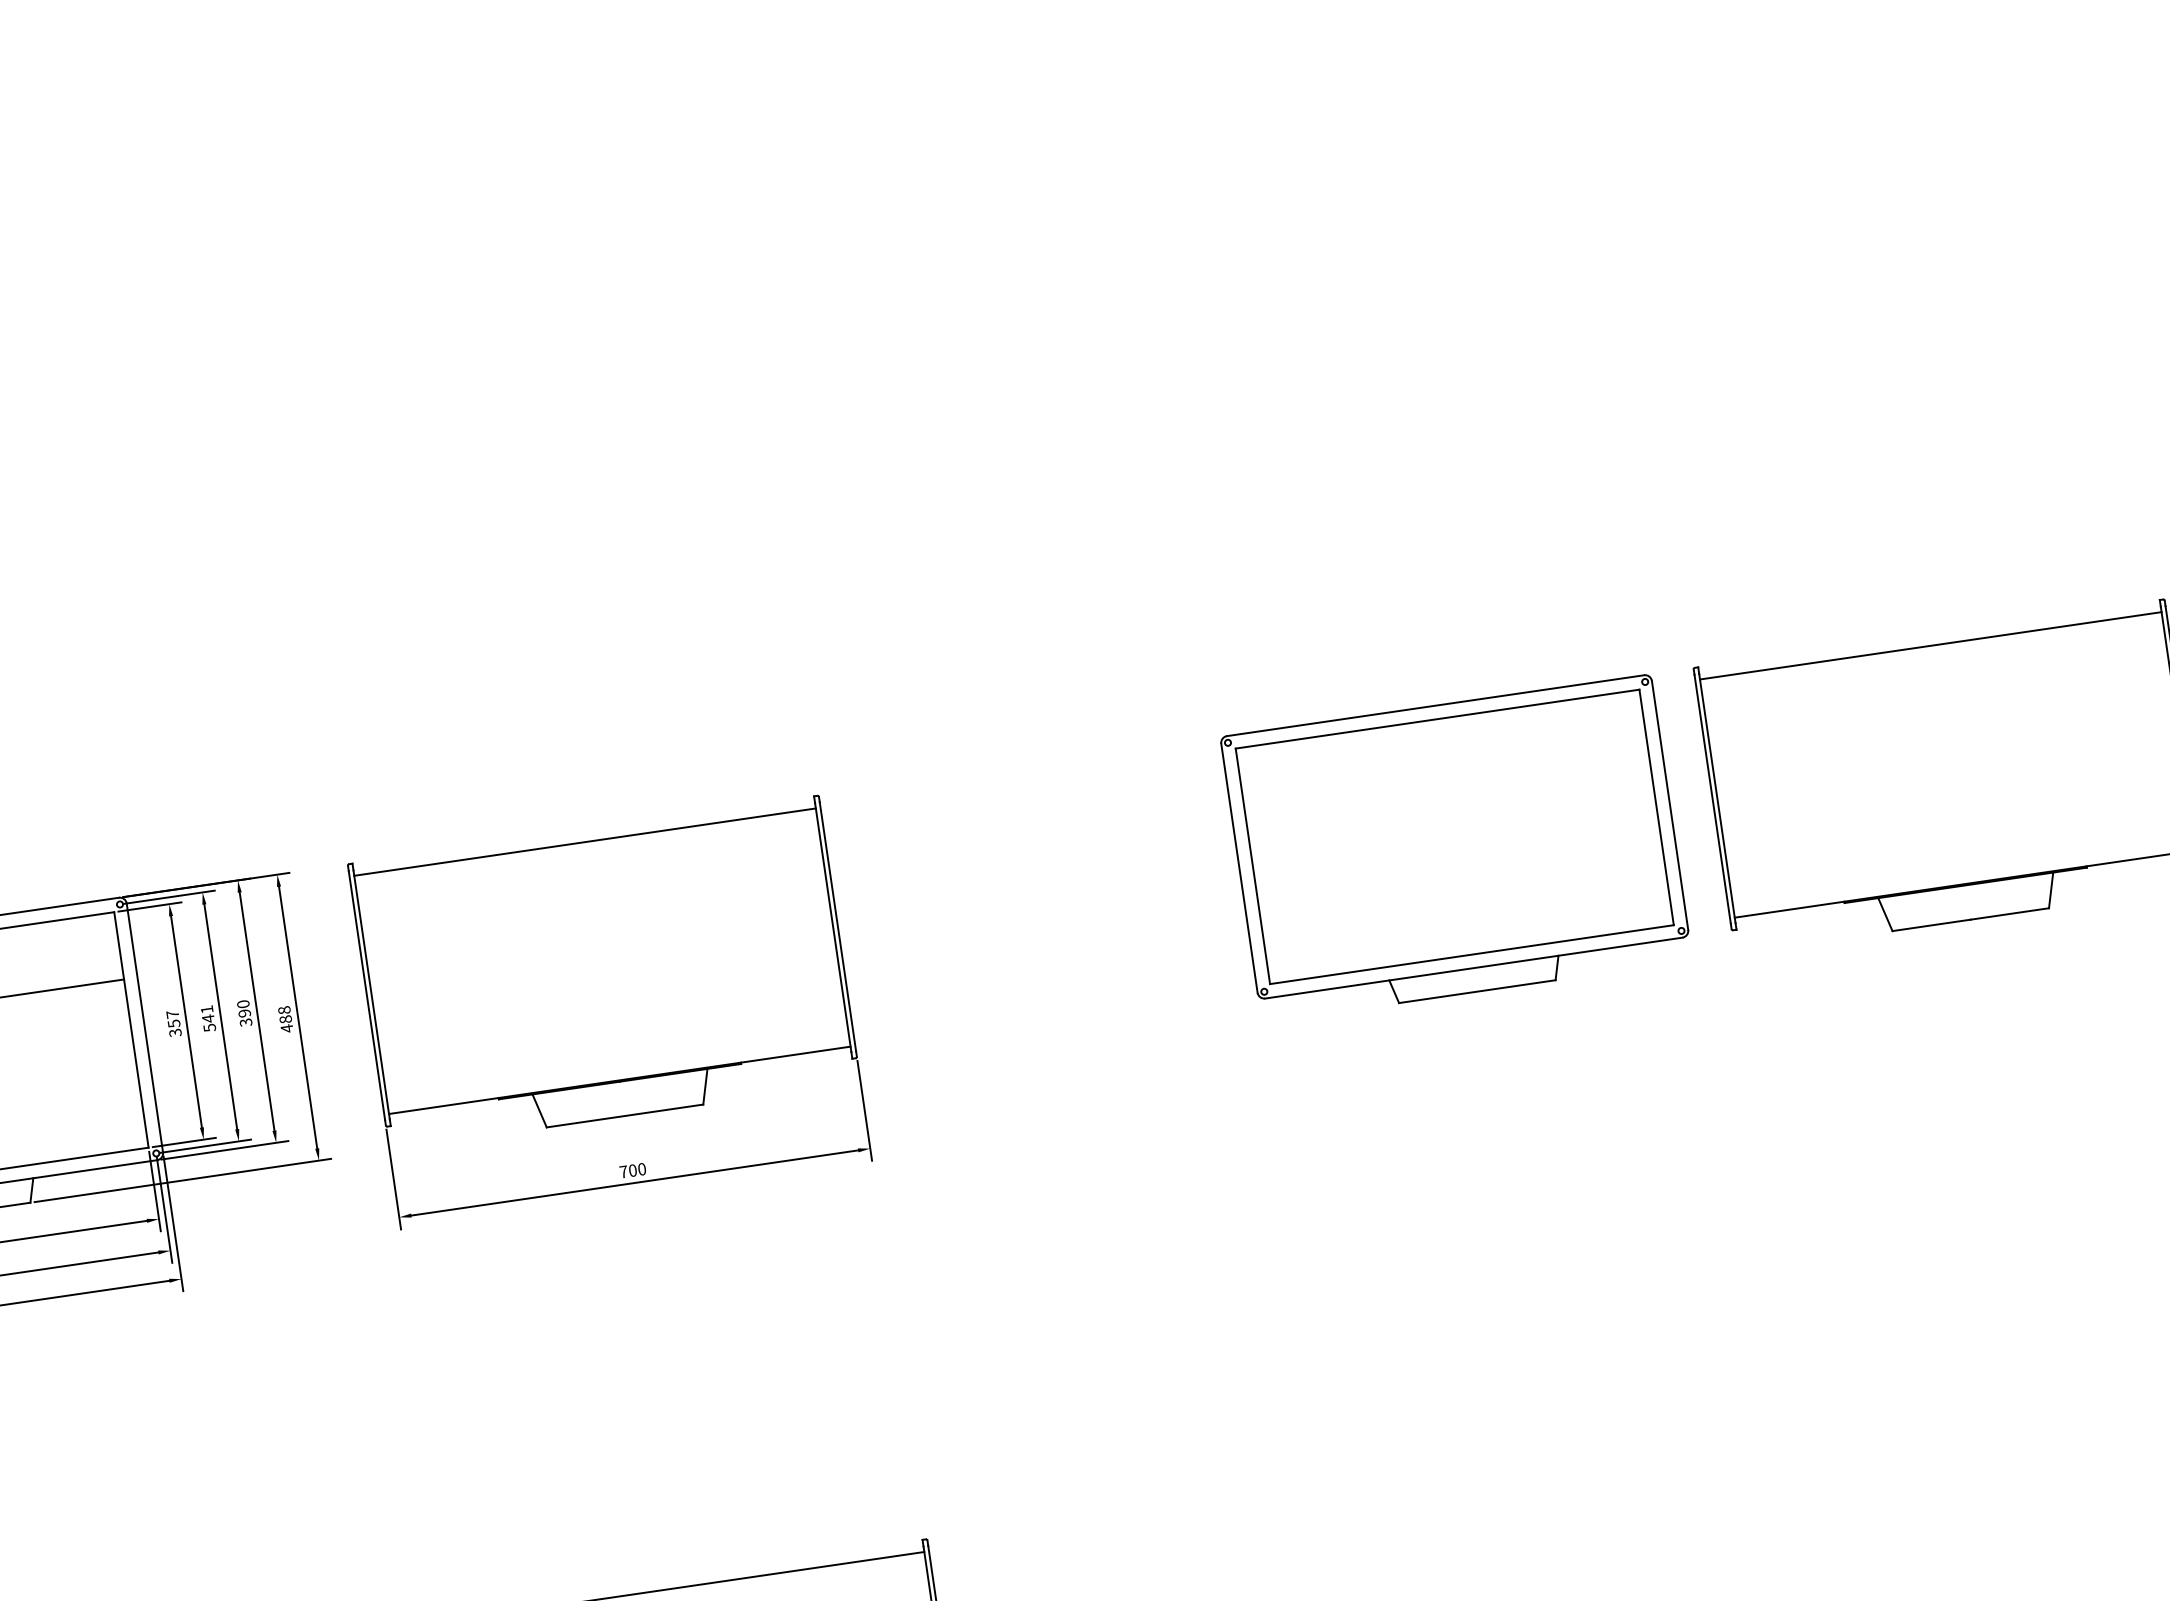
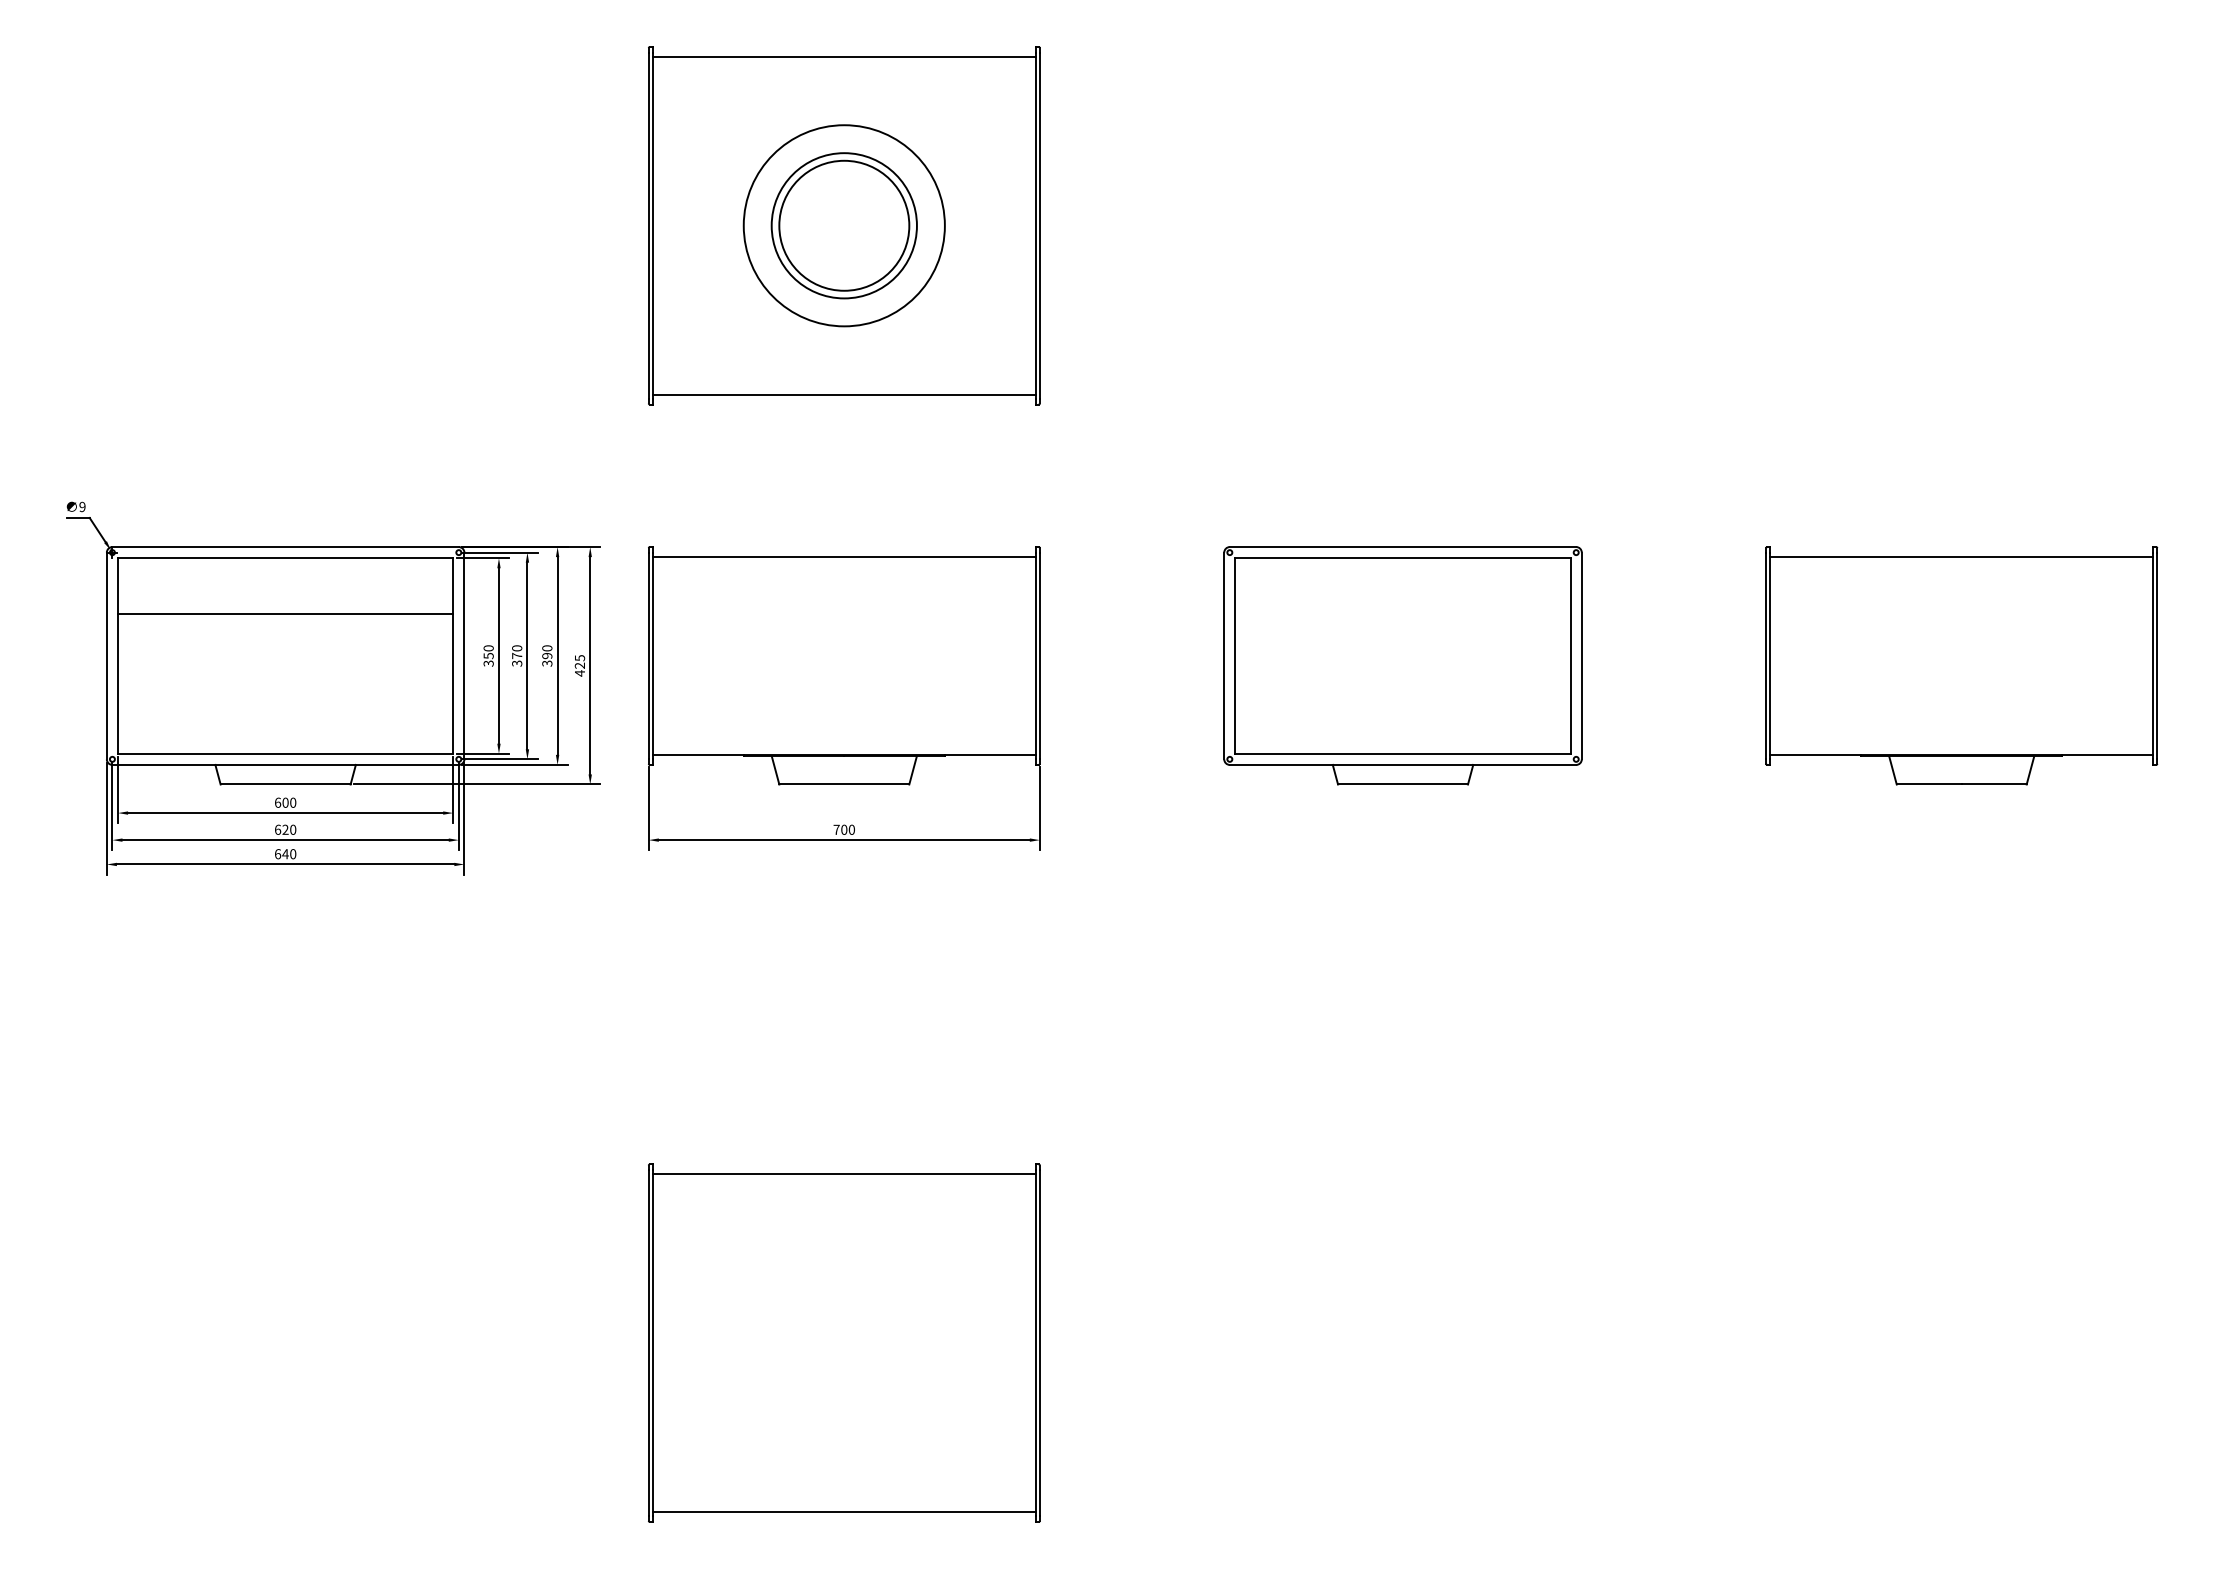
part: (527, 442) -> (844, 225), added
part: (1455, 848) -> (1402, 665), moved
text: (172, 1014) -> (488, 648), 357 -> 350
text: (284, 1014) -> (579, 661), 488 -> 425
text: (208, 1018) -> (517, 655), 541 -> 370

